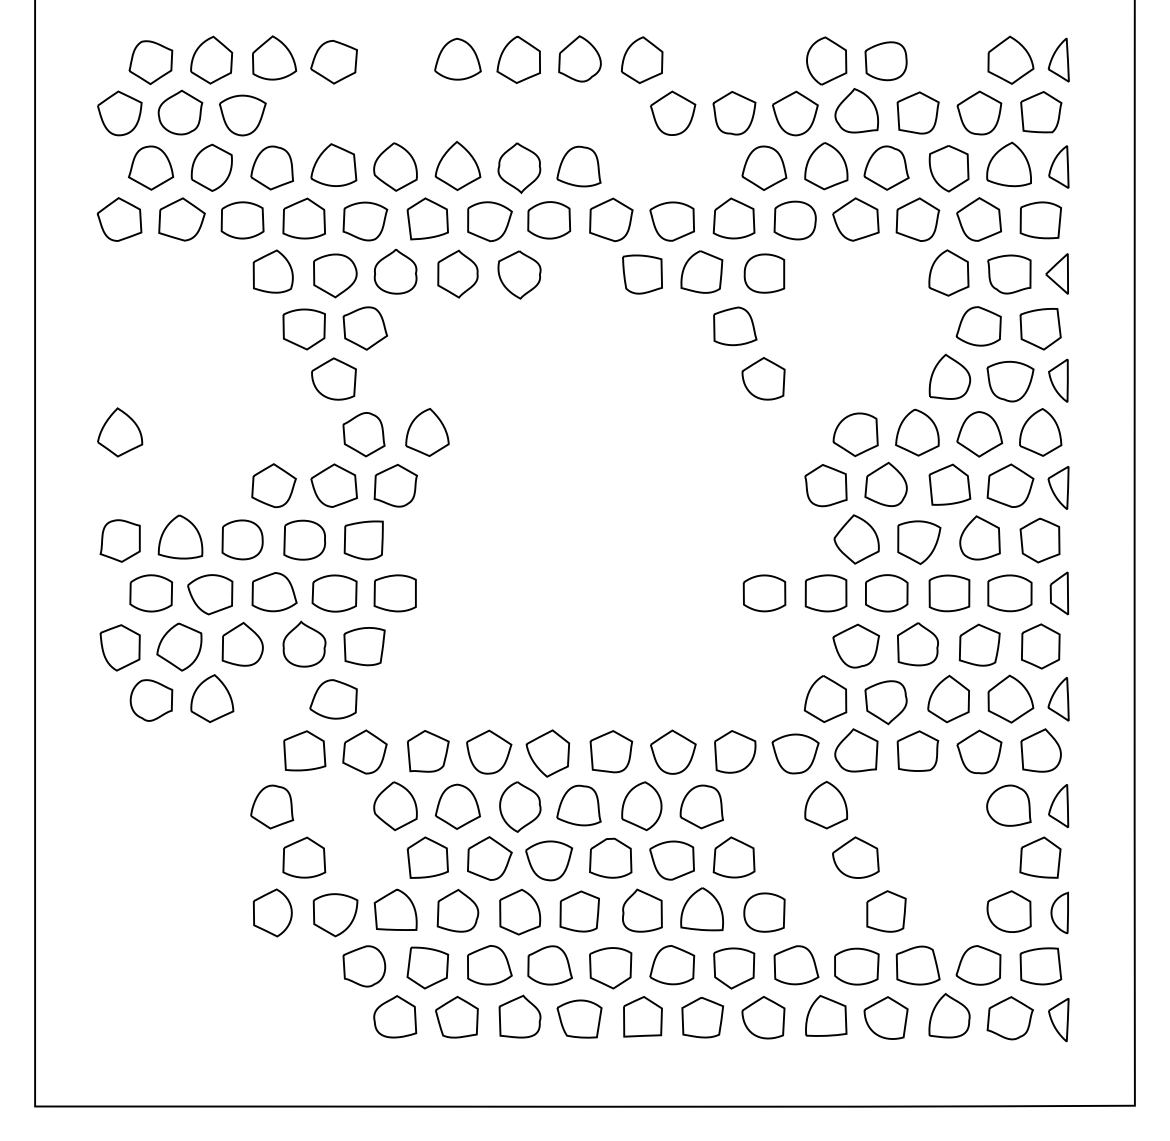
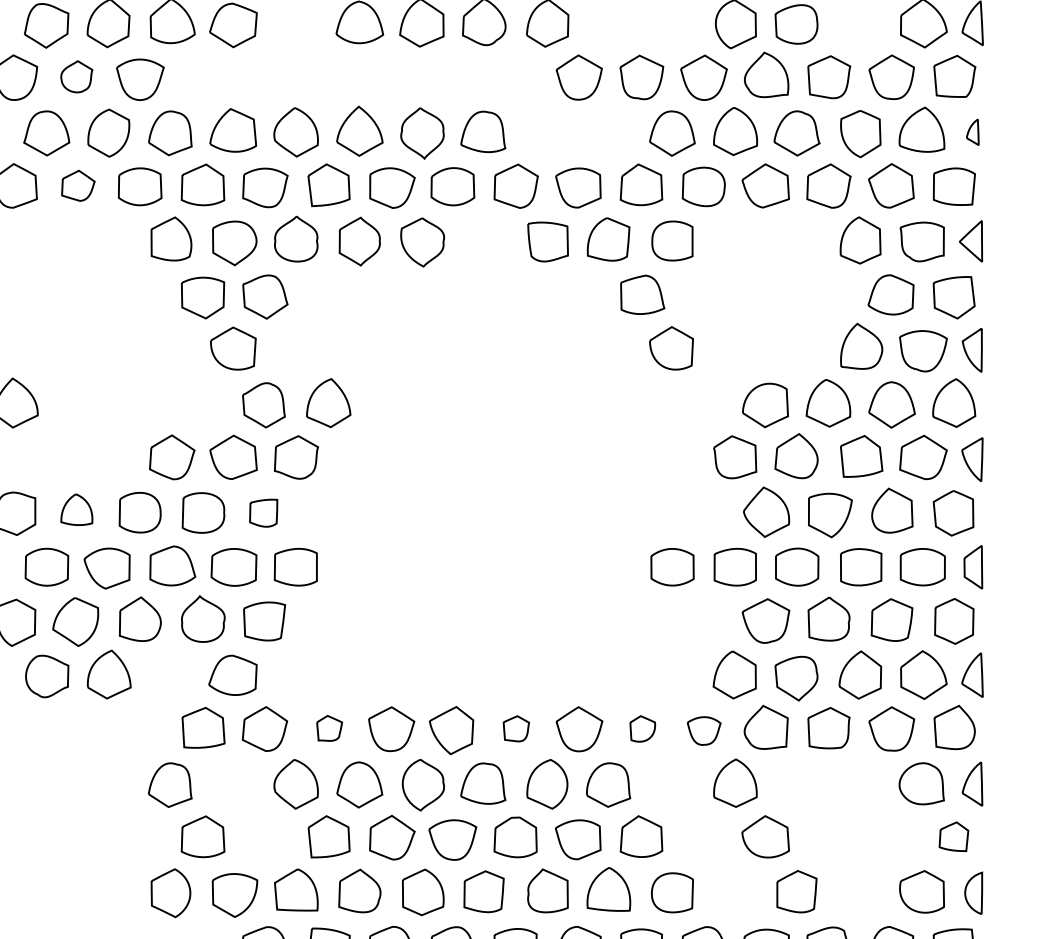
part: (180, 112) -> (76, 76), size x0.7
part: (1058, 166) -> (972, 131), size x0.6
part: (181, 219) -> (77, 185), size x0.7
part: (180, 536) -> (76, 509), size x0.7
part: (363, 540) -> (263, 513), size x0.7
part: (428, 751) -> (329, 728), size x0.6
part: (611, 751) -> (516, 728), size x0.6
part: (735, 751) -> (642, 728), size x0.6
part: (795, 753) -> (704, 730), size x0.7
part: (1040, 857) -> (954, 836), size x0.7

